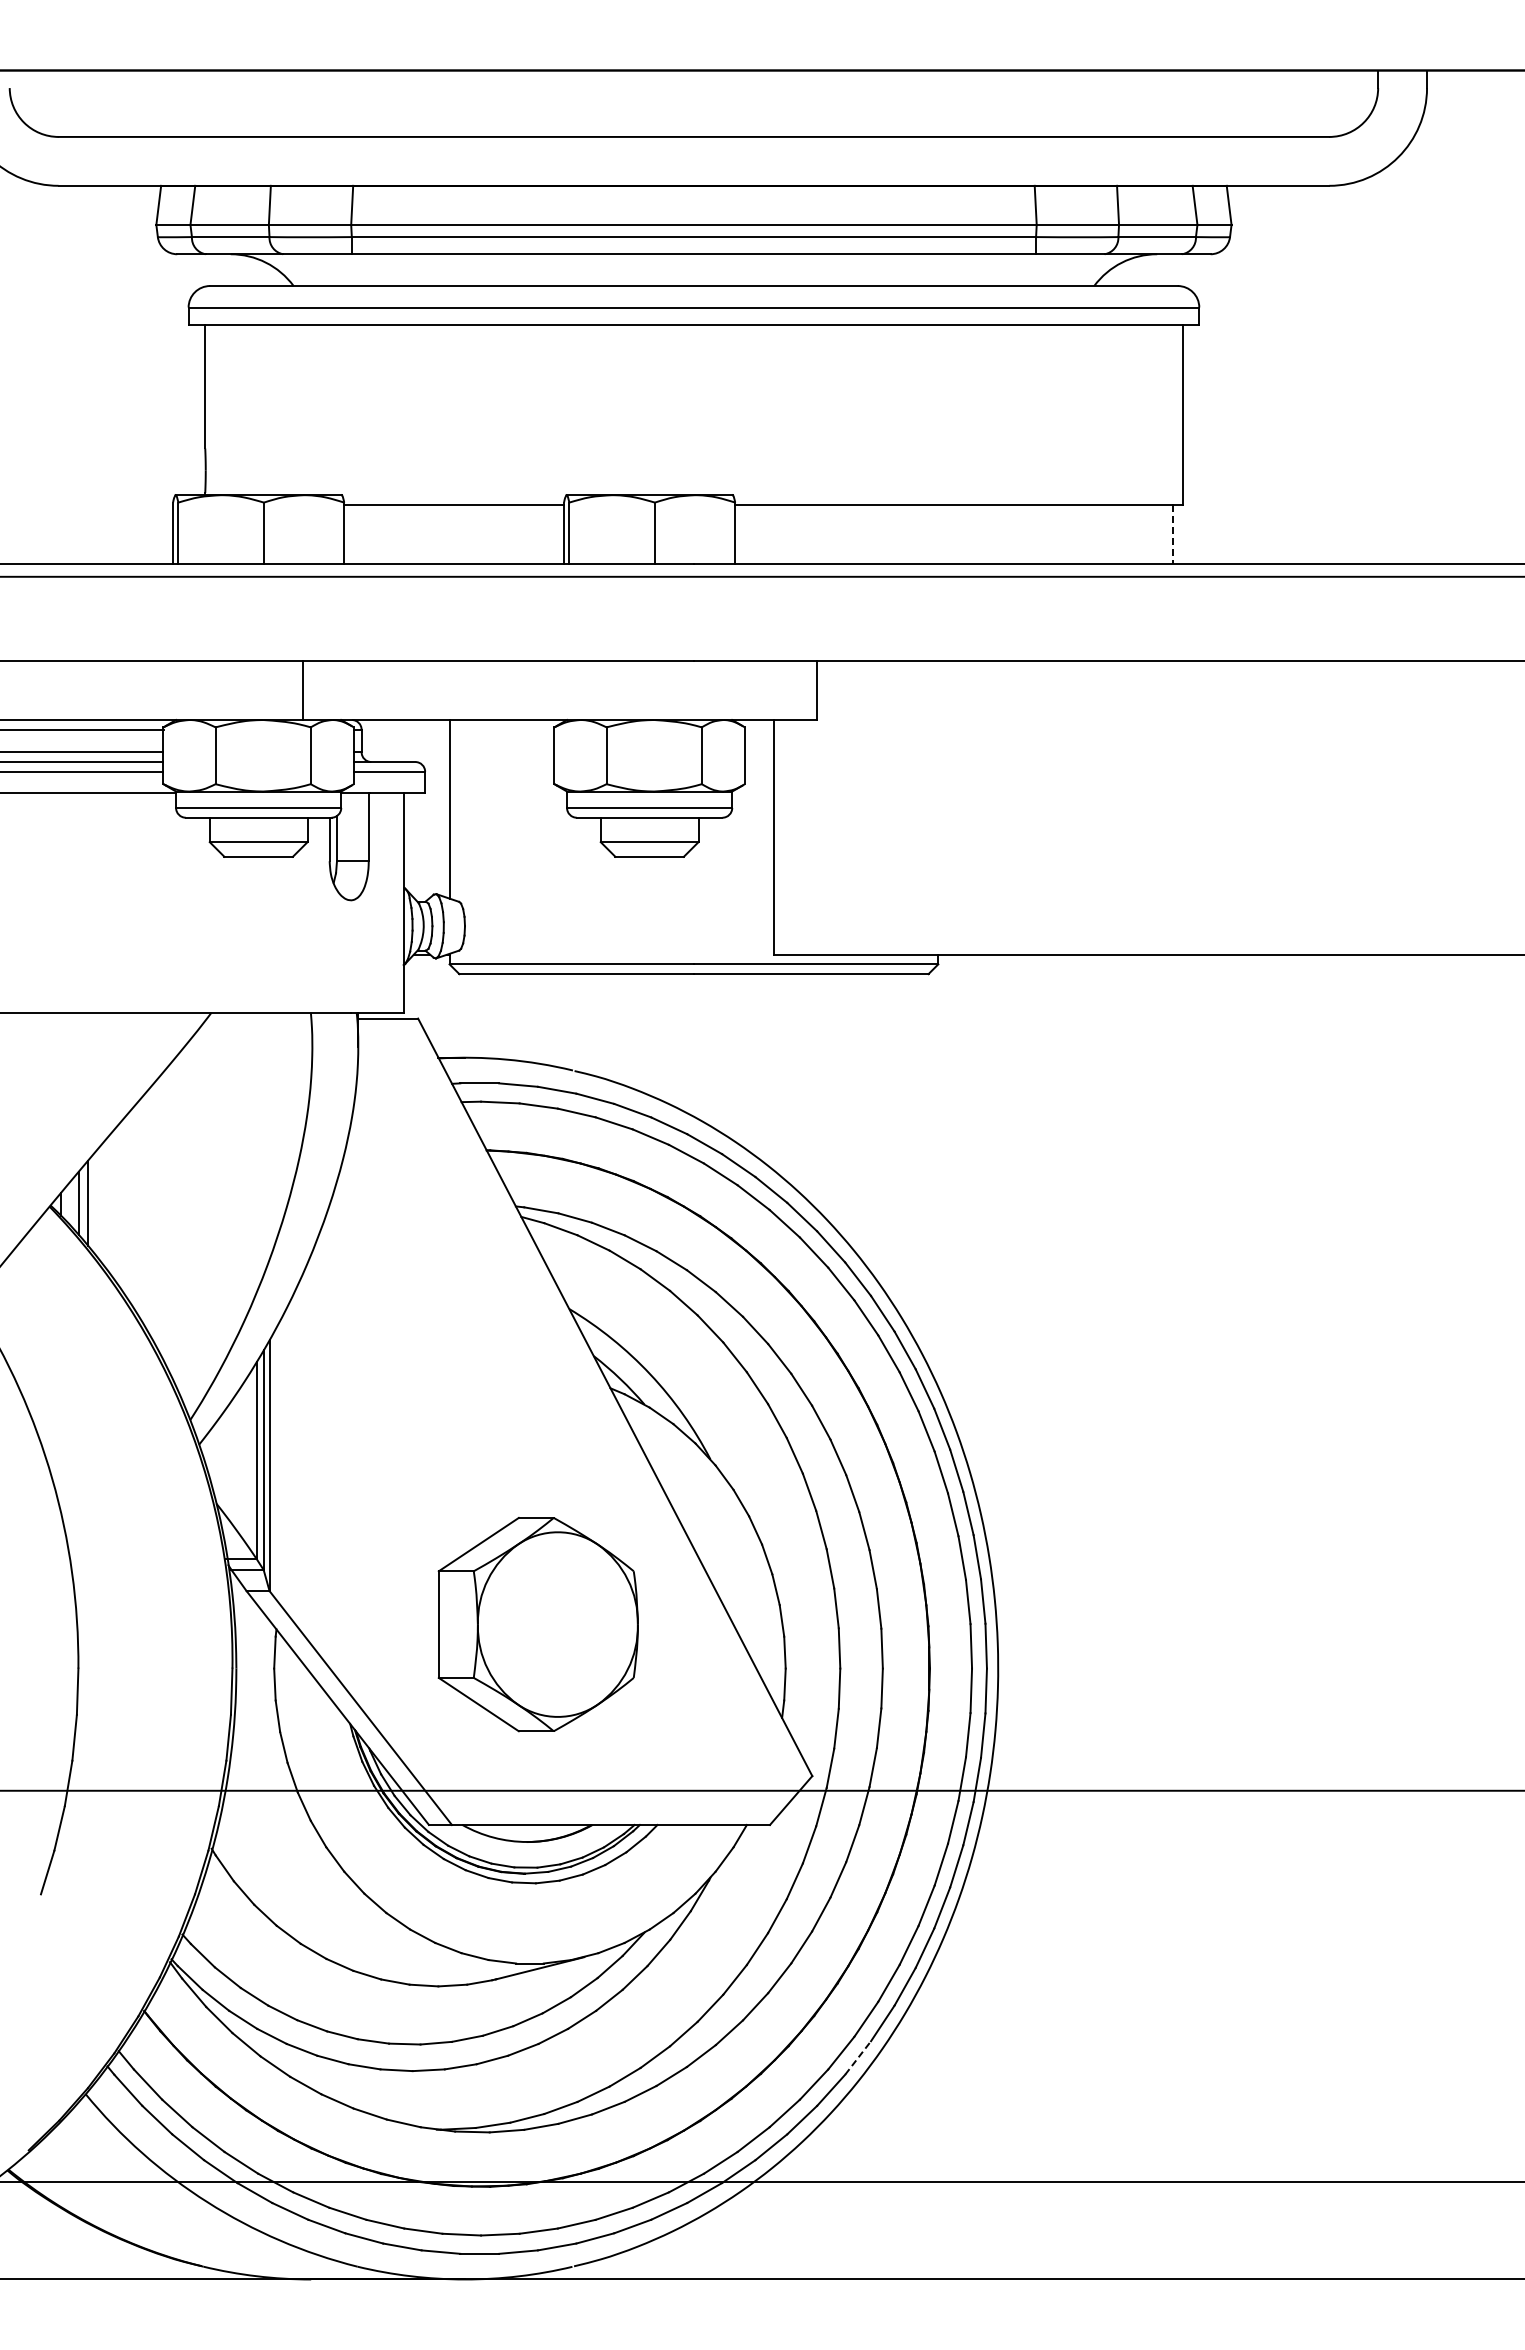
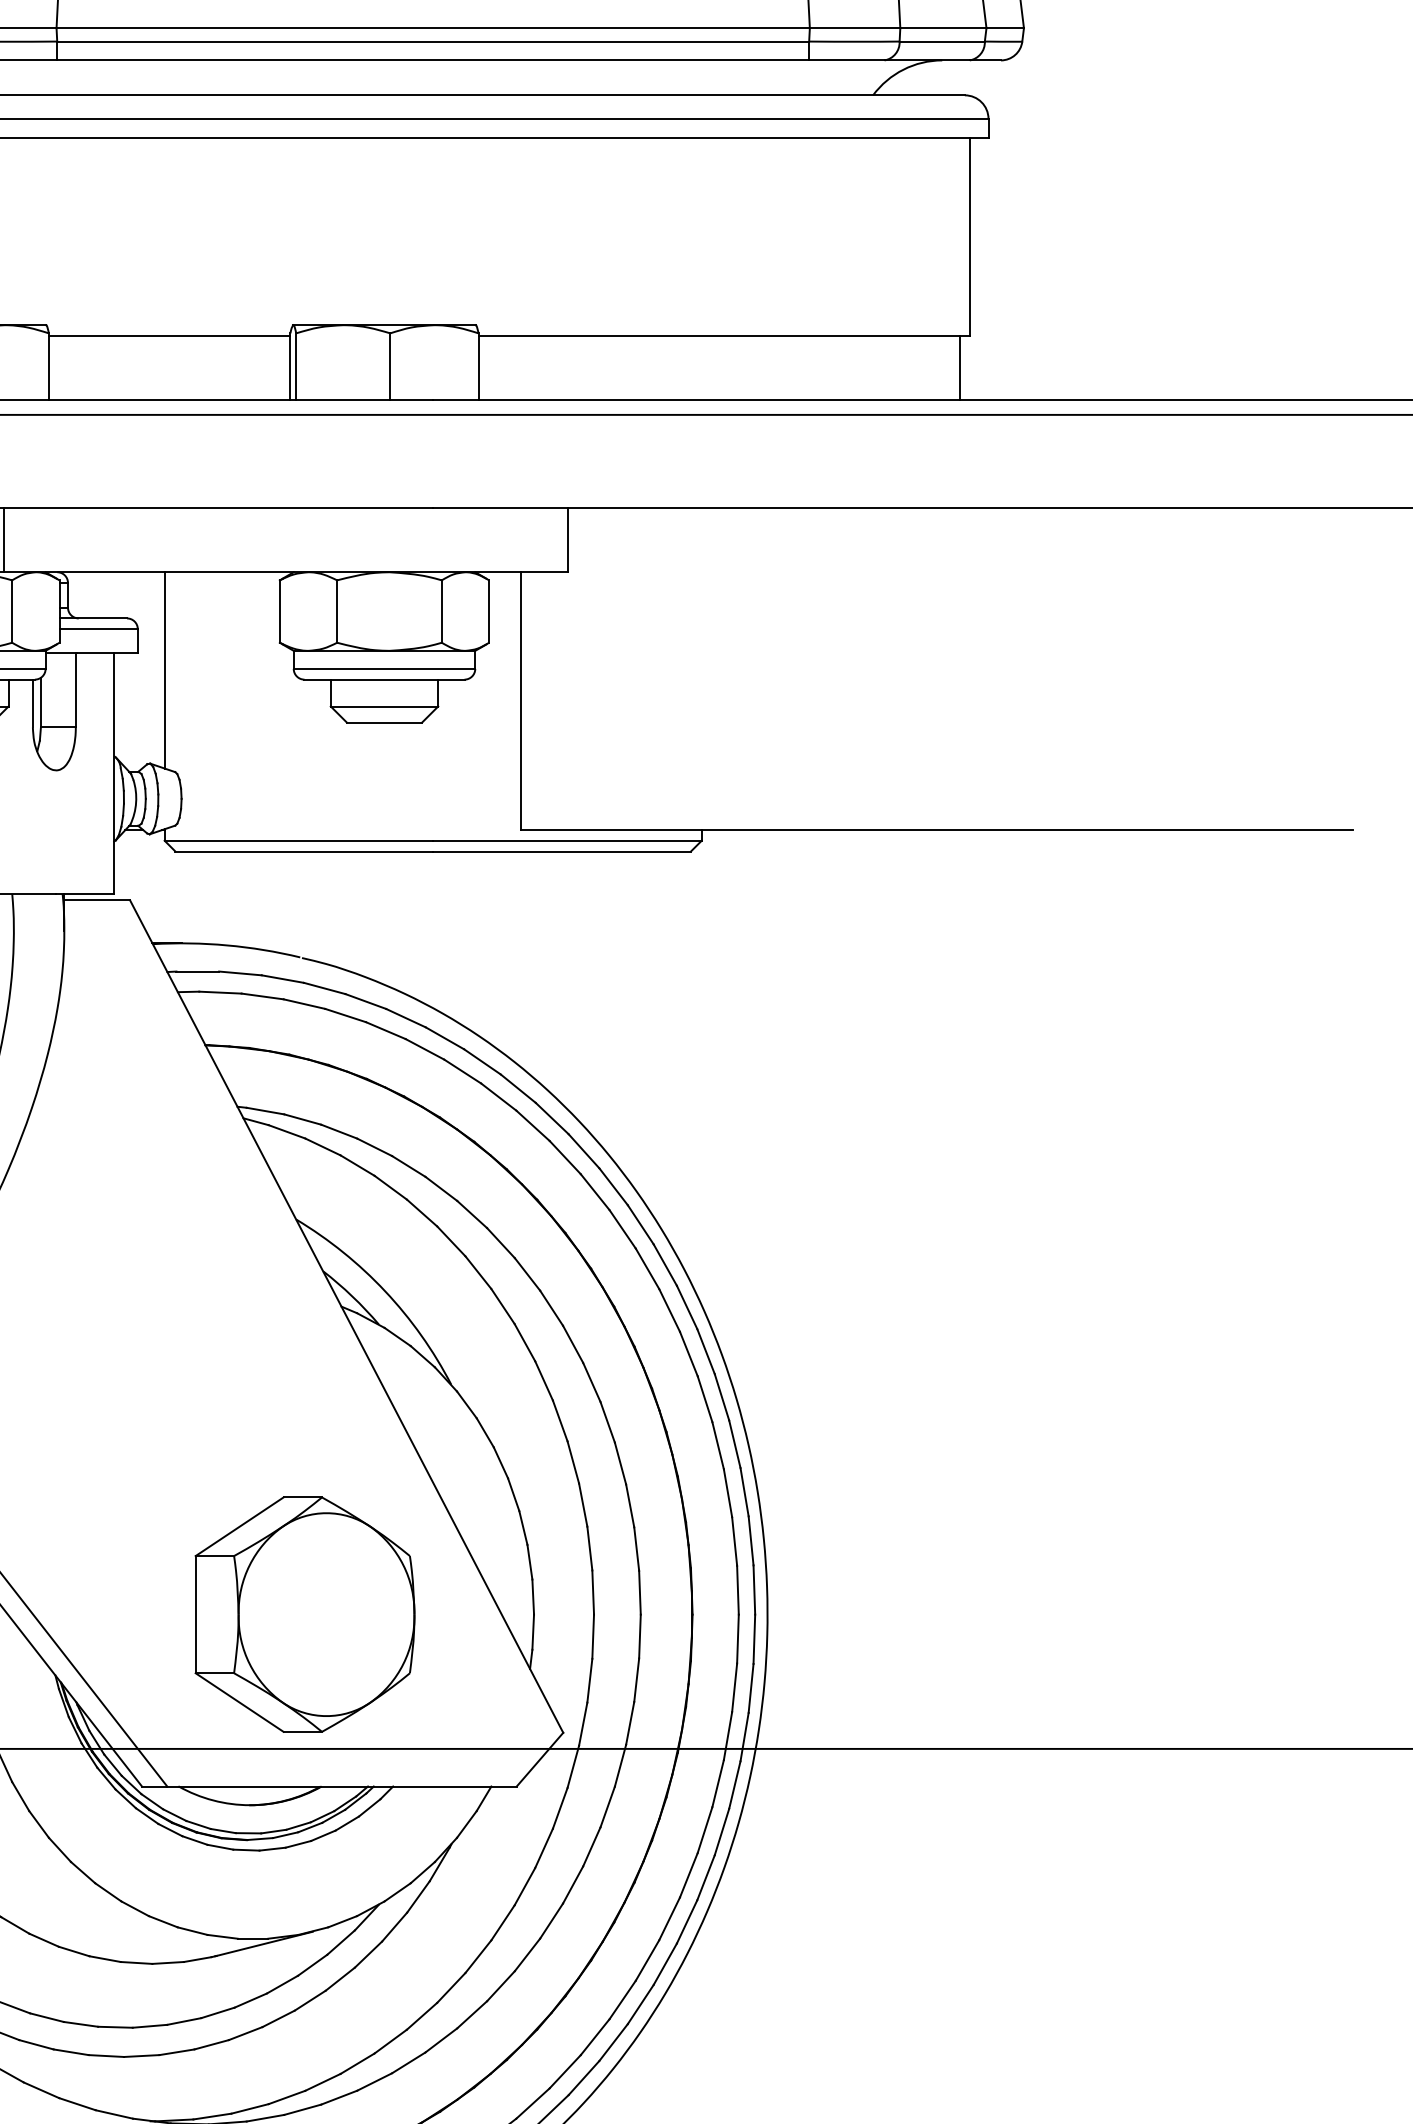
line: (1172, 534) -> (959, 368), dashed -> solid
part: (537, 1624) -> (304, 1614), moved
line: (858, 2057) -> (614, 2042), dashed -> solid

